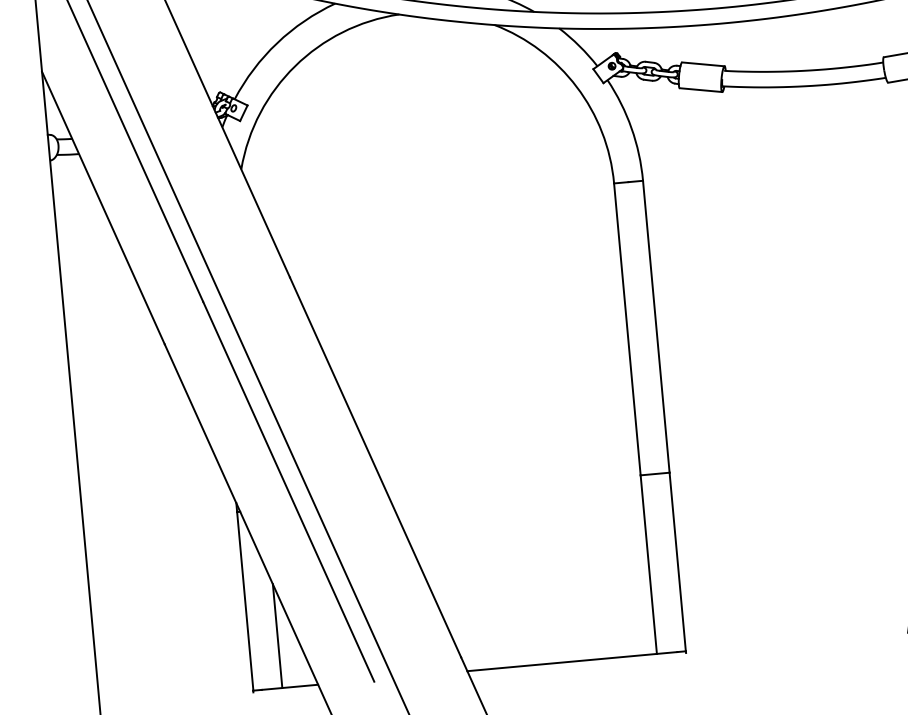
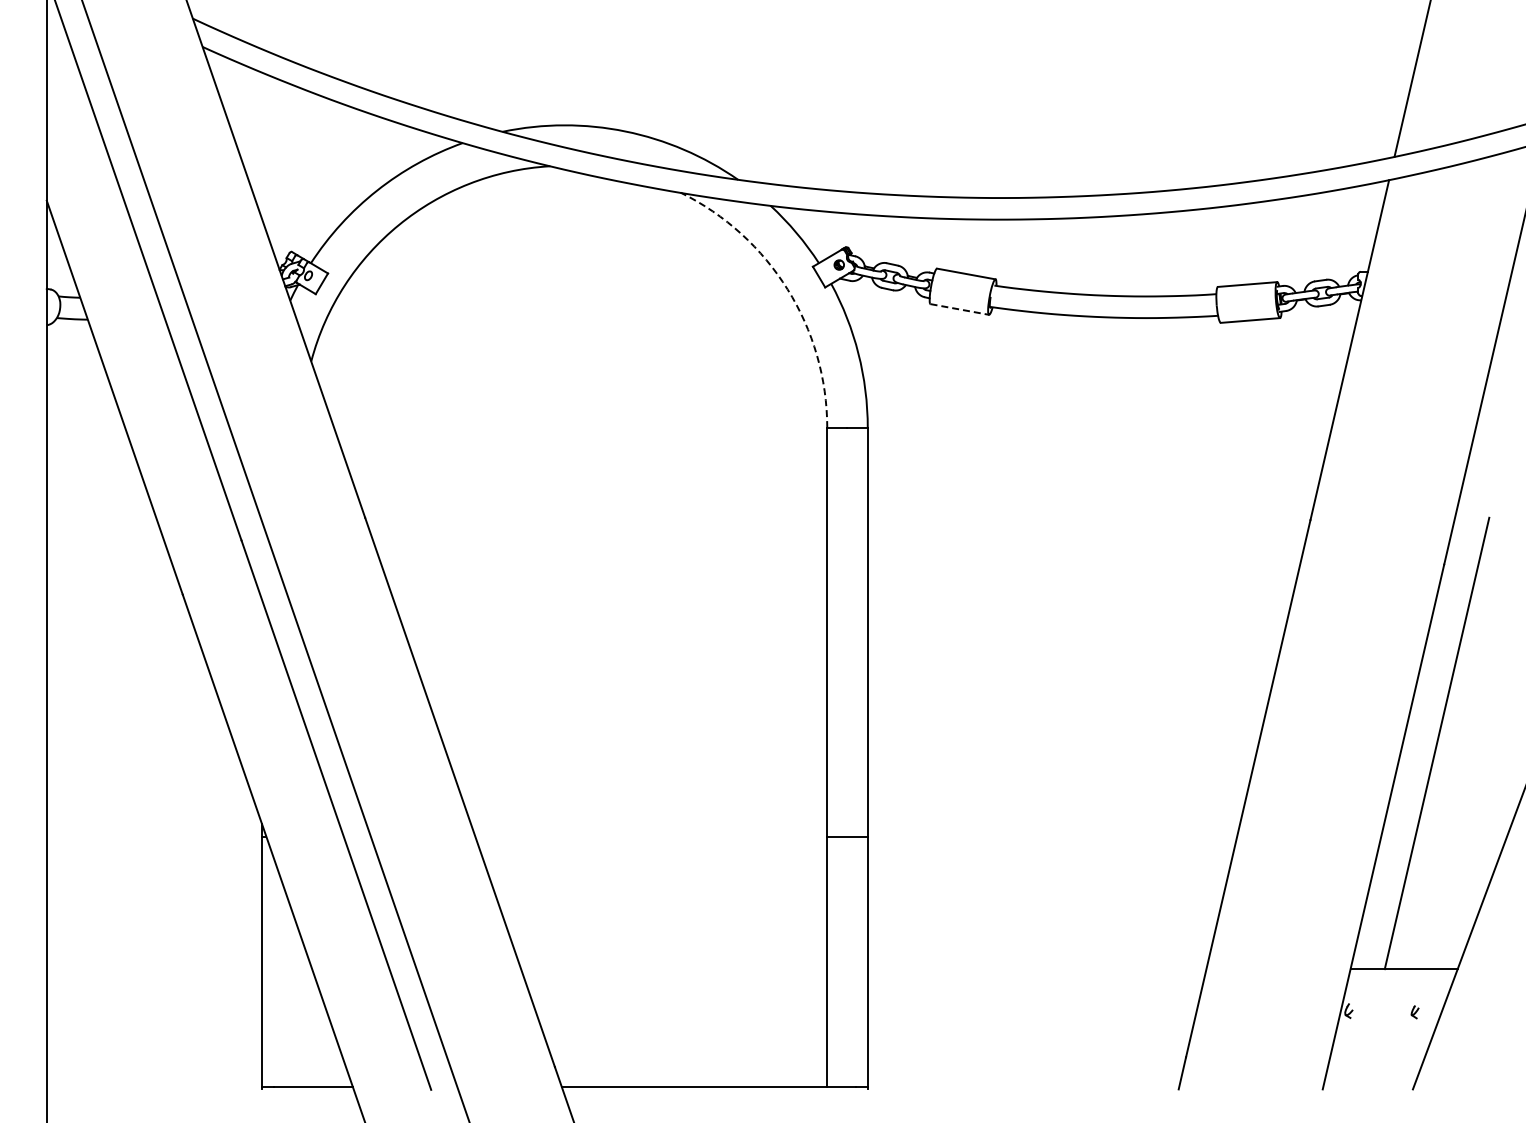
arc: (576, 87) -> (787, 289), solid -> dashed
line: (700, 90) -> (959, 309), solid -> dashed
line: (277, 636) -> (302, 1014), removed

